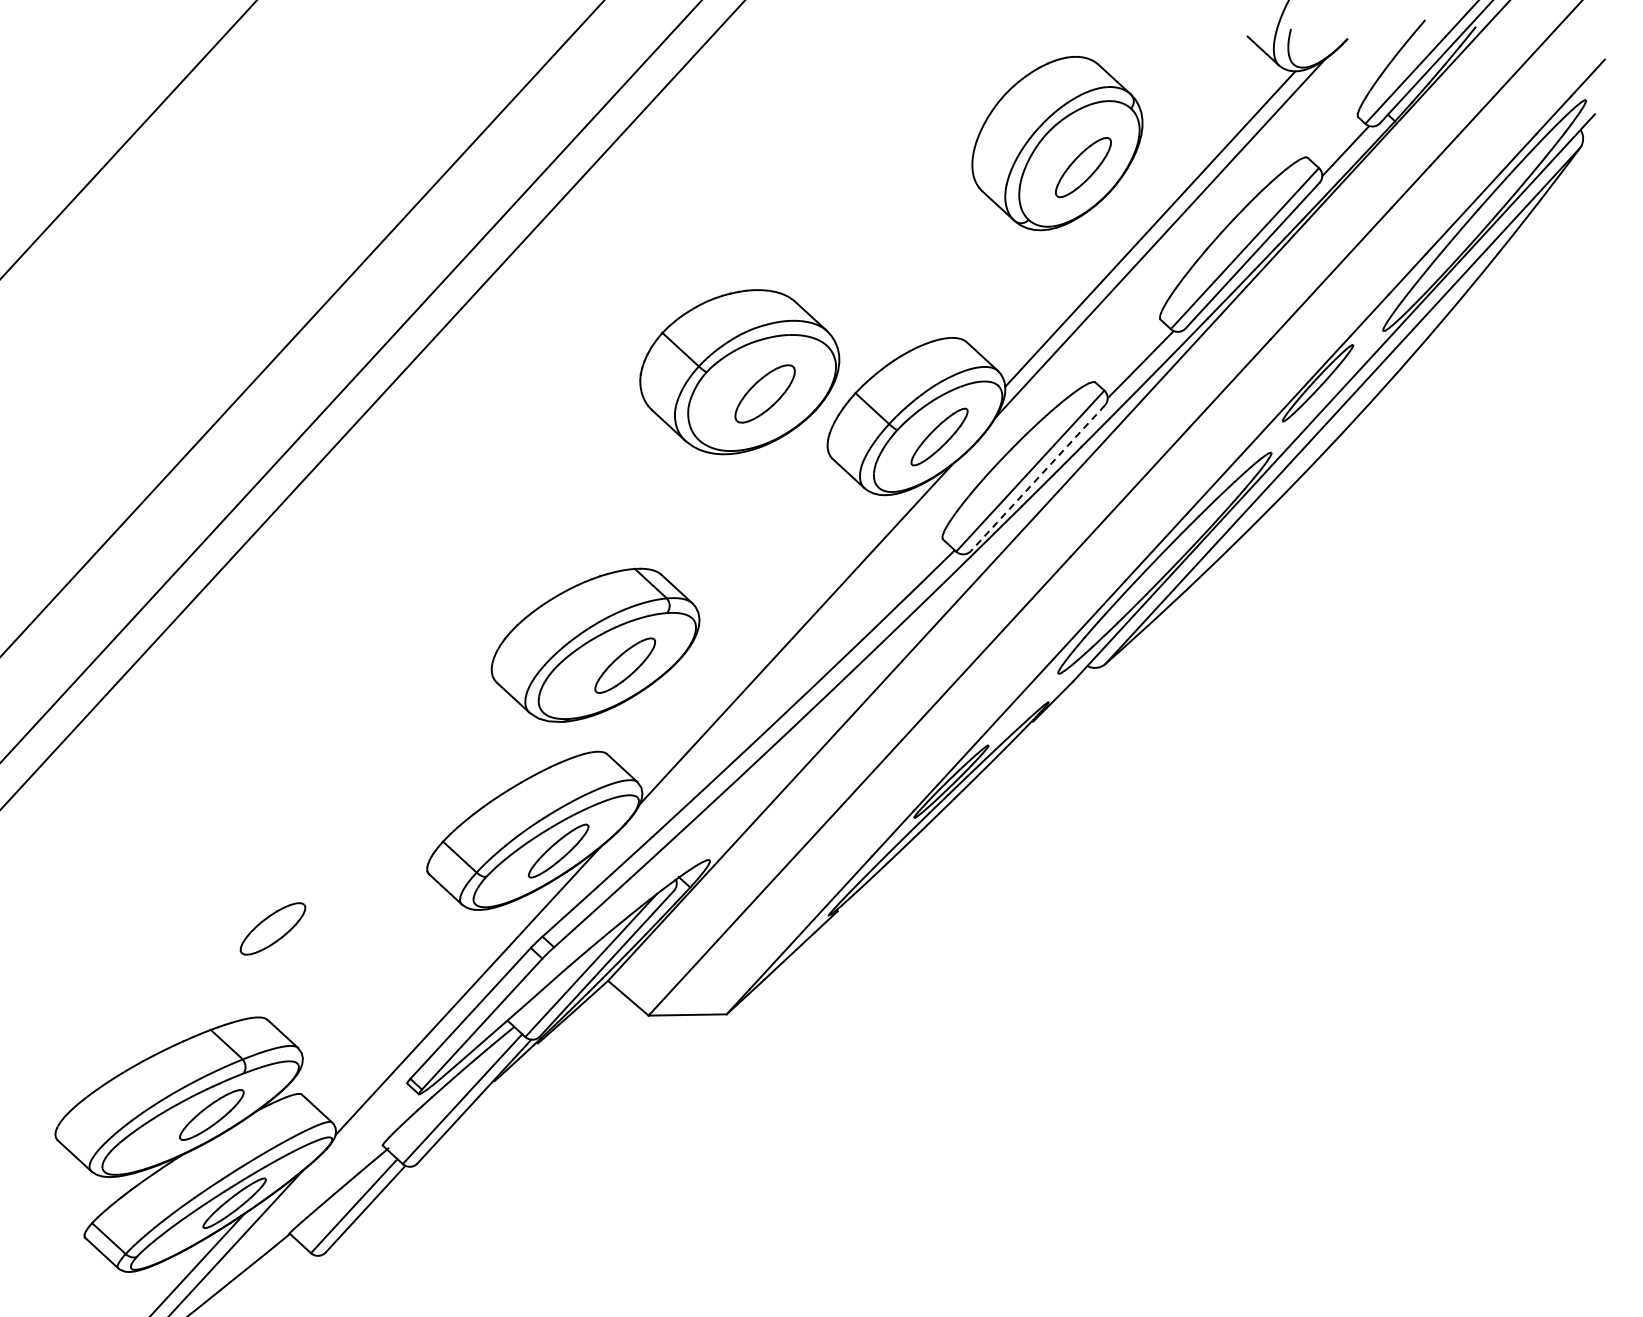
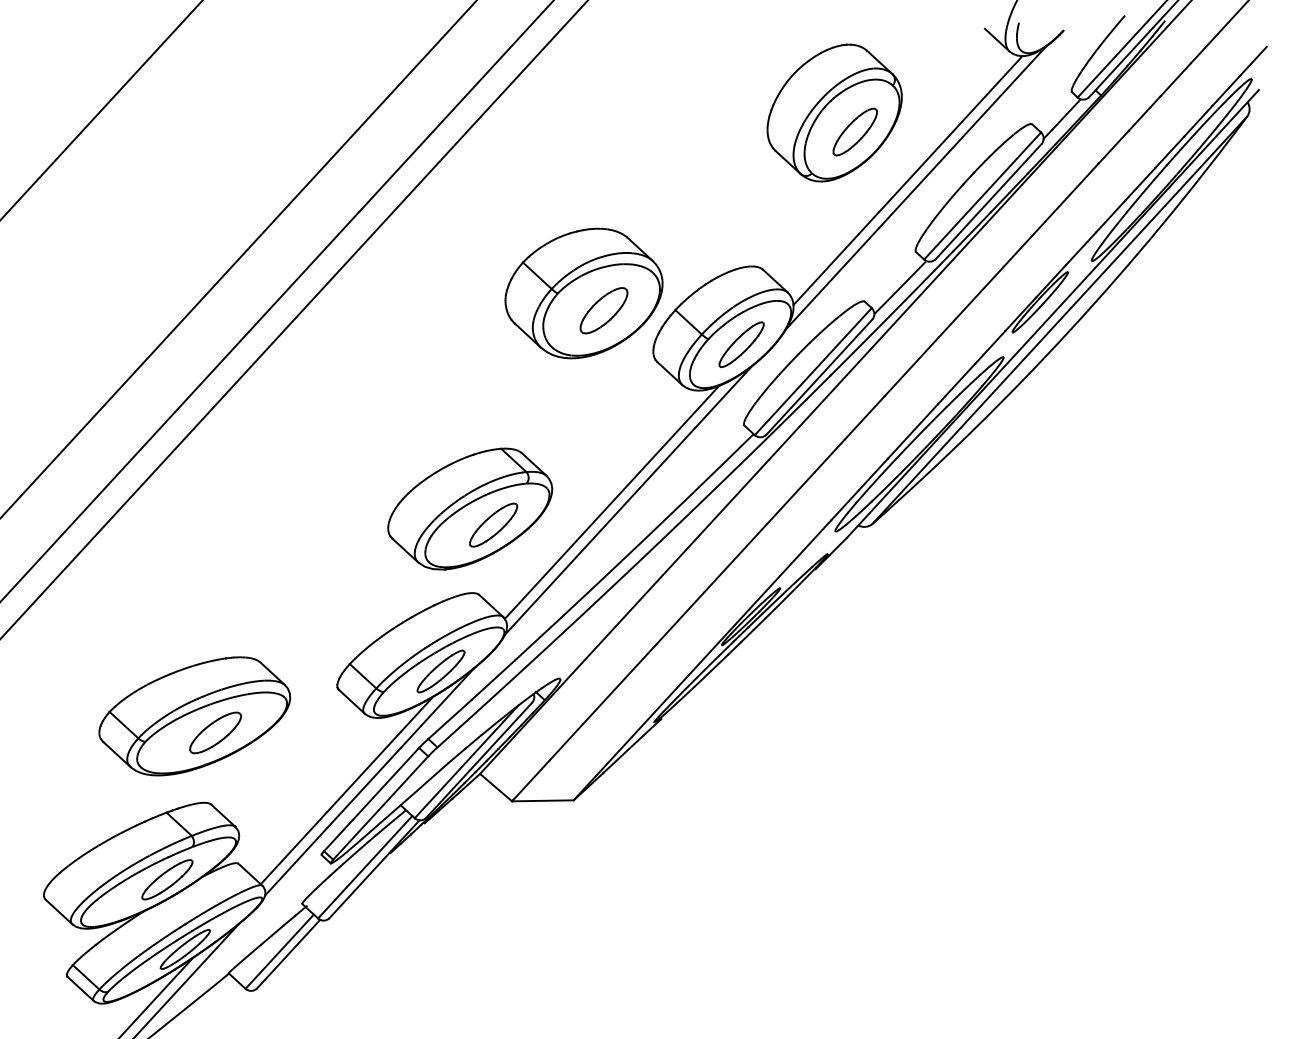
line: (1037, 478) -> (818, 377), dashed -> solid
line: (775, 636) -> (612, 502), added
part: (246, 907) -> (194, 716), added
line: (439, 1001) -> (347, 790), added

